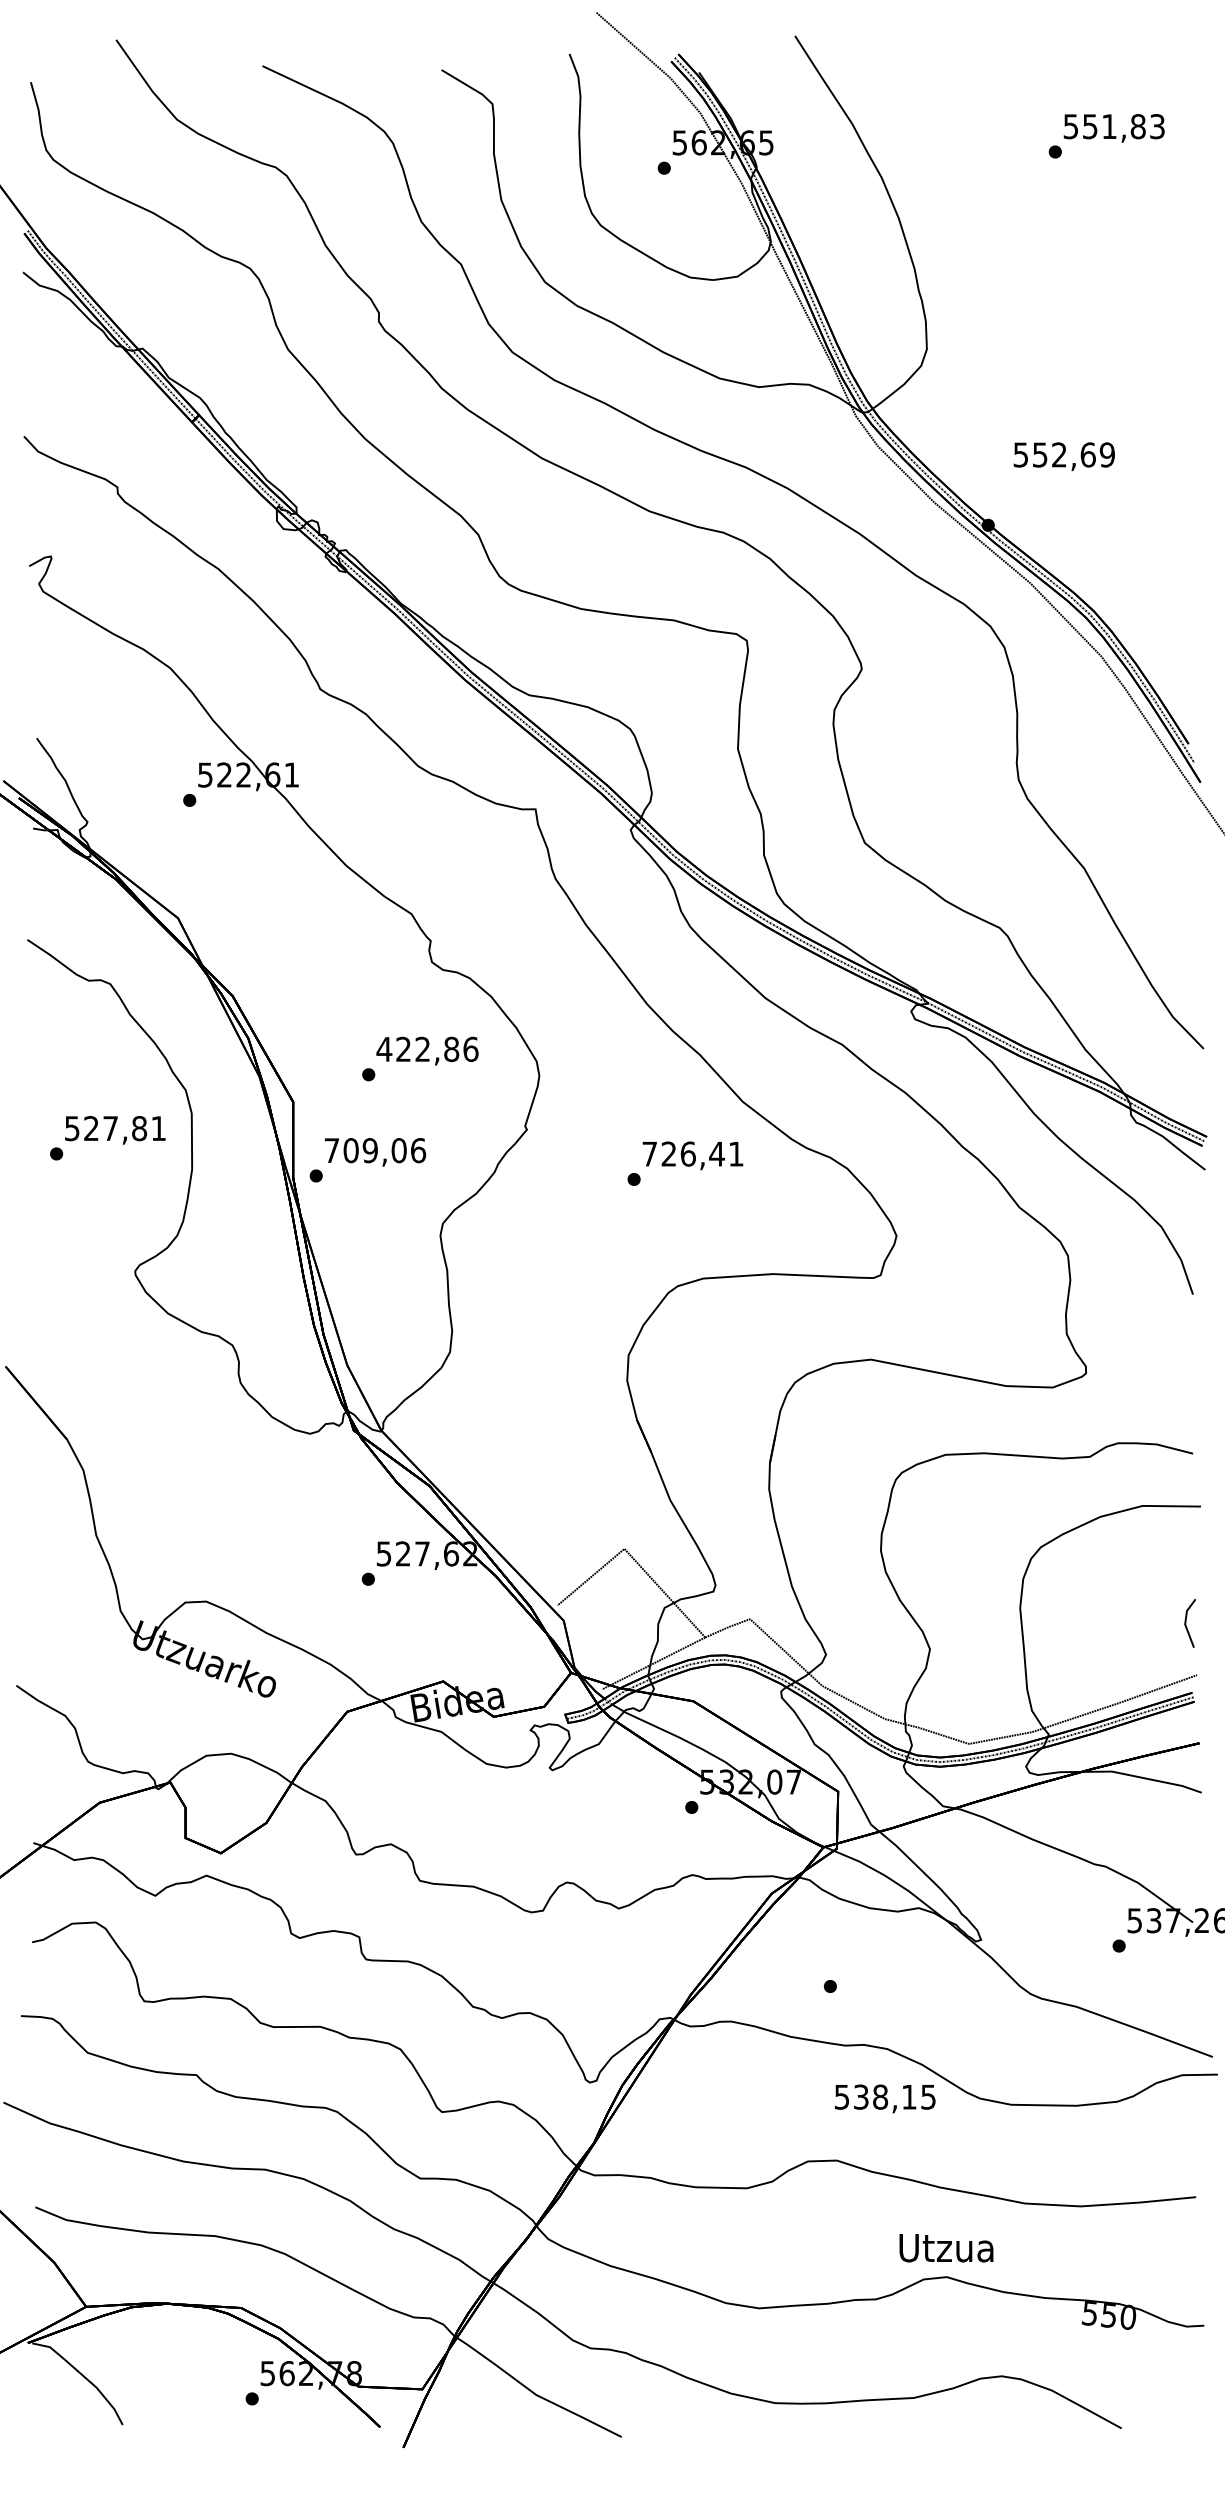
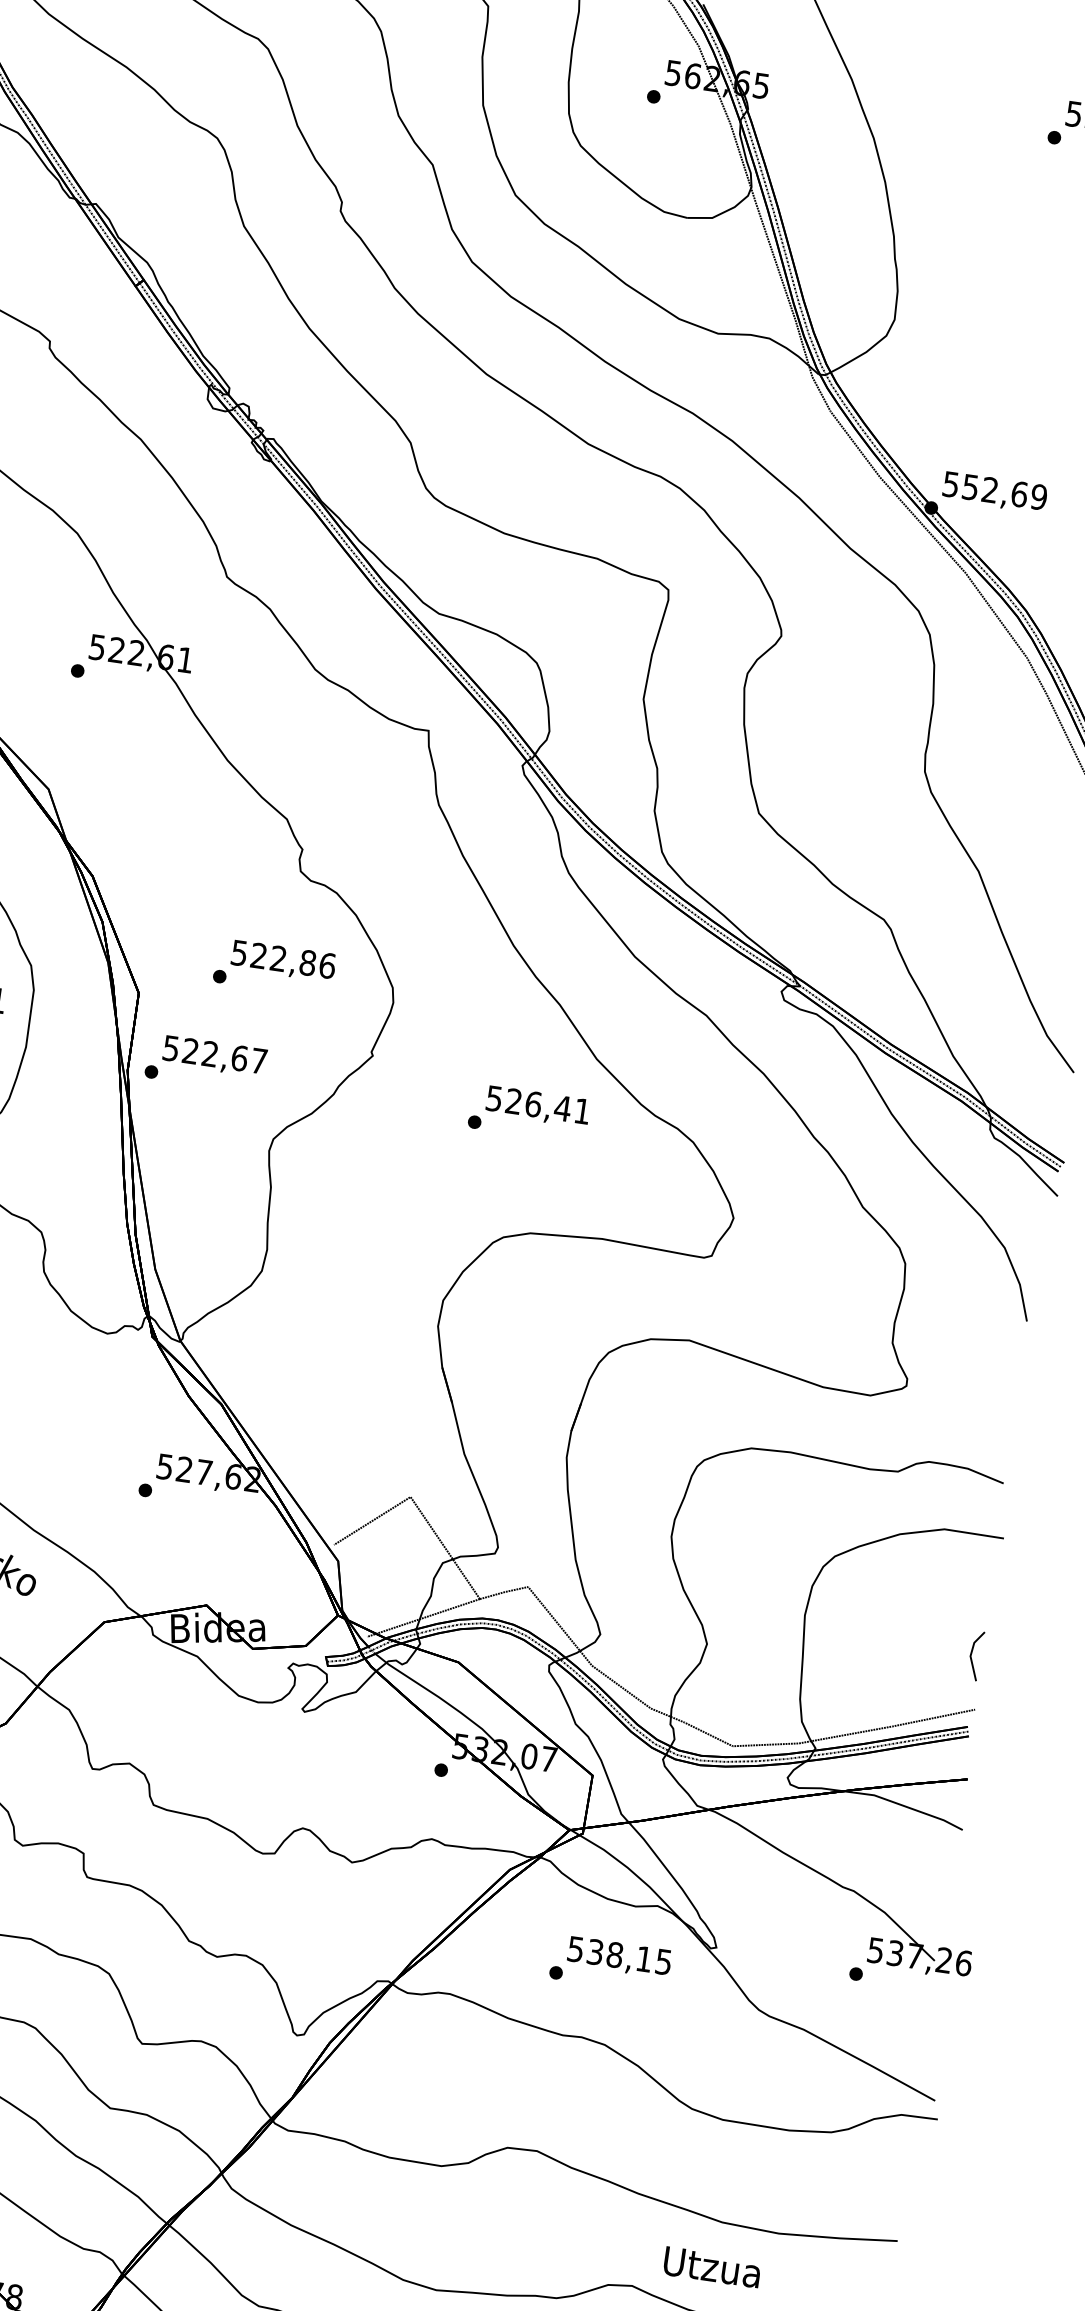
text: (1063, 456) -> (994, 492), moved
text: (384, 1049) -> (239, 953), 422,86 -> 522,86
text: (375, 1150) -> (215, 1054), 709,06 -> 522,67
text: (649, 1153) -> (494, 1098), 726,41 -> 526,41
text: (885, 2098) -> (619, 1957), moved
text: (946, 2248) -> (712, 2267), moved

